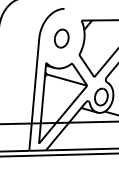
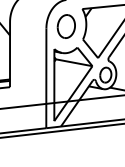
part: (60, 38) -> (65, 26), size x1.43

